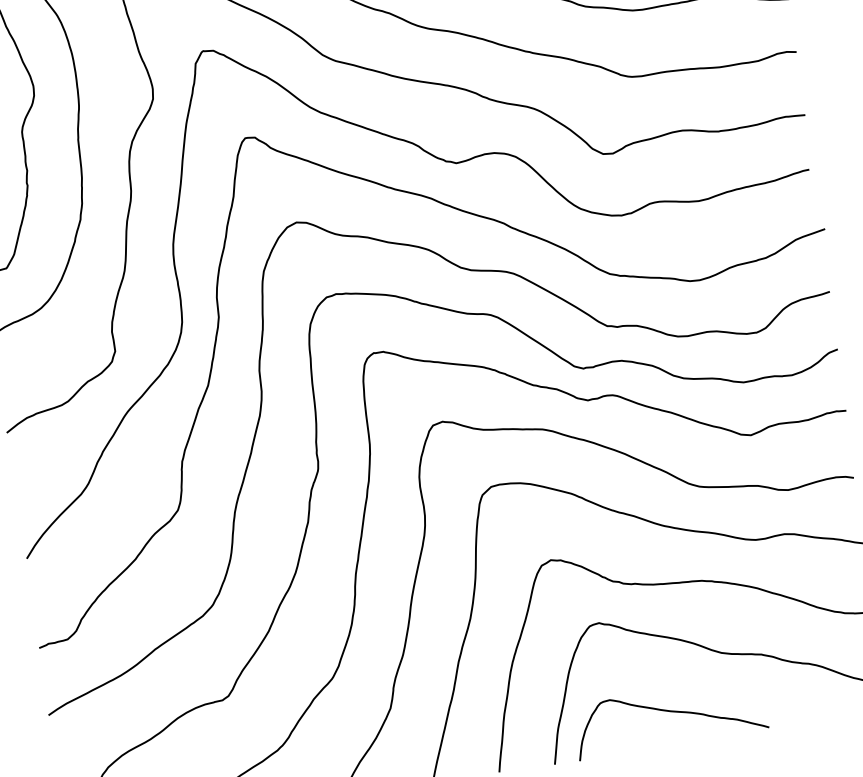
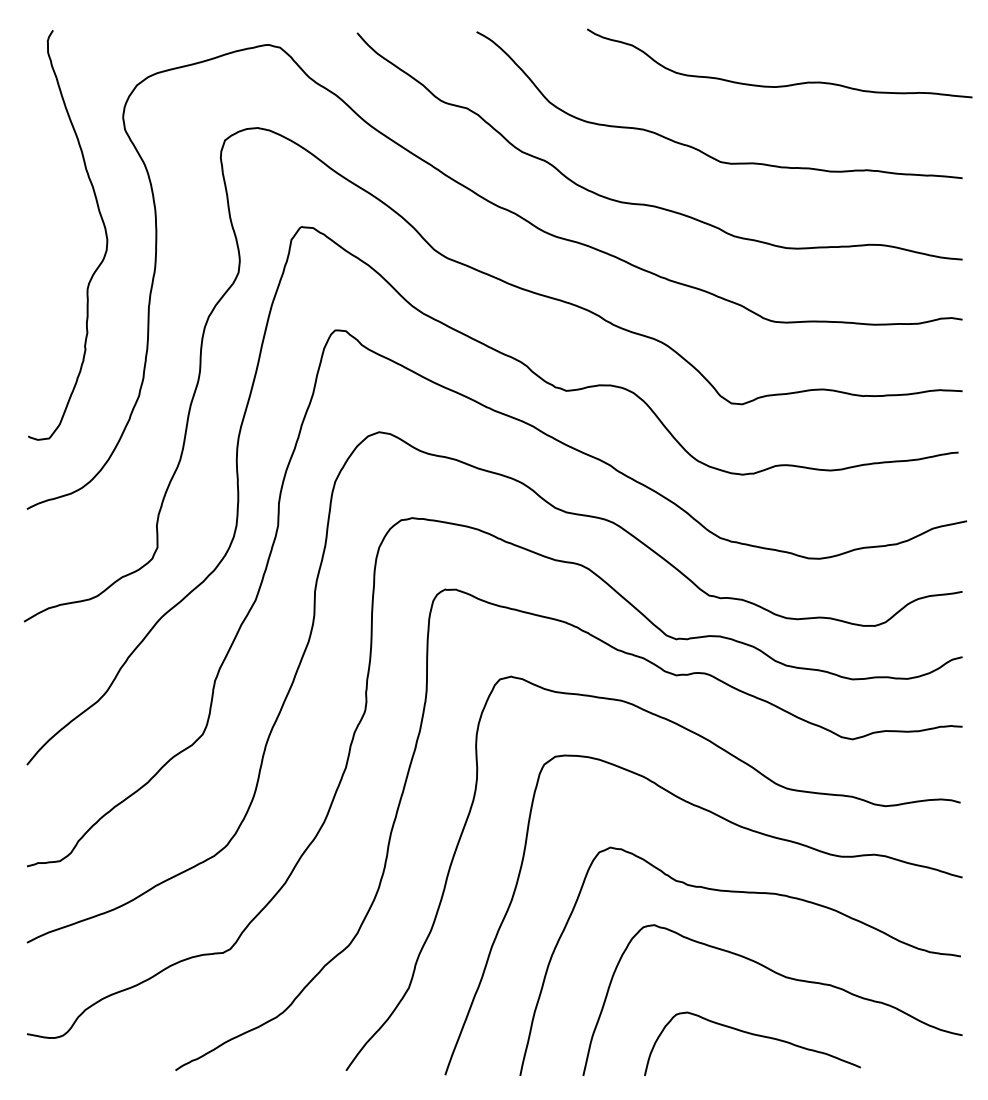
curve: (669, 712) -> (752, 1035), moved

